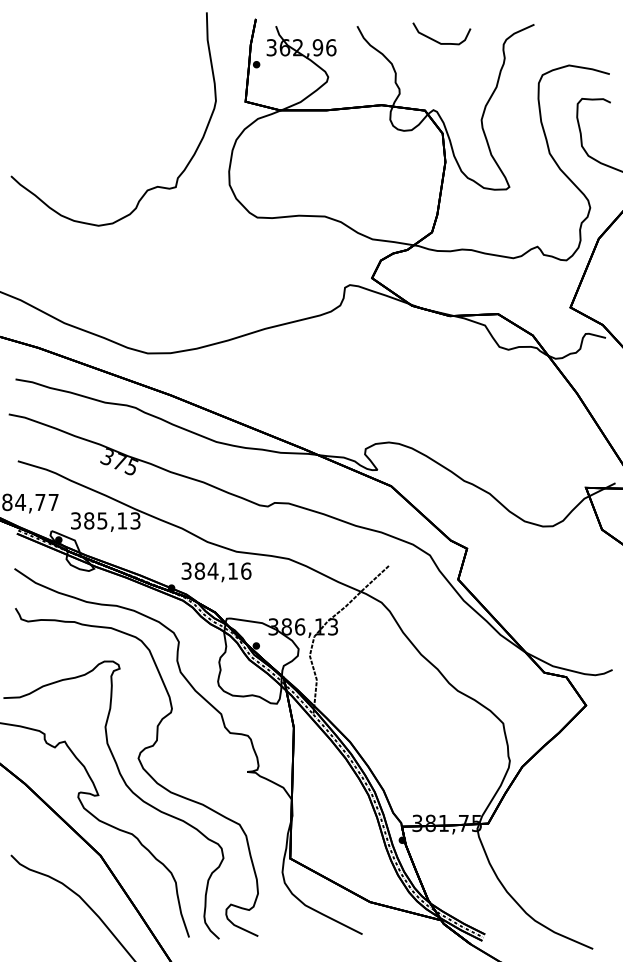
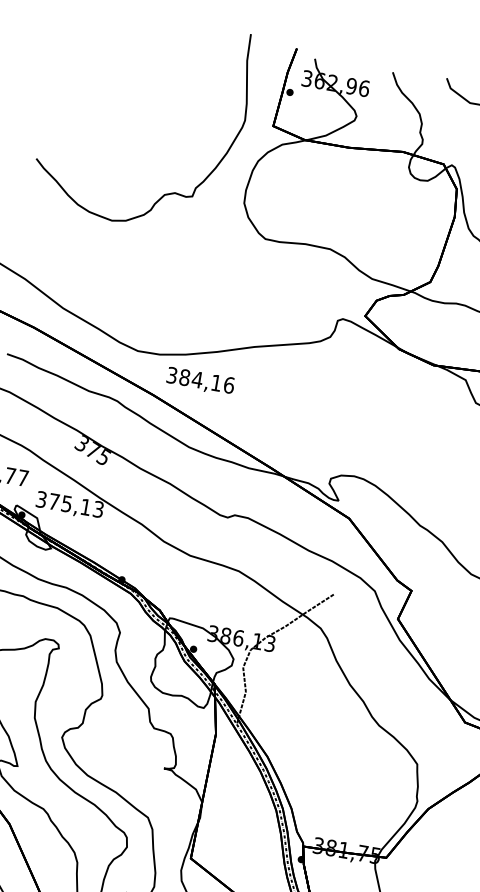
text: (89, 520) -> (54, 501), 385,13 -> 375,13
text: (216, 572) -> (200, 381), moved

